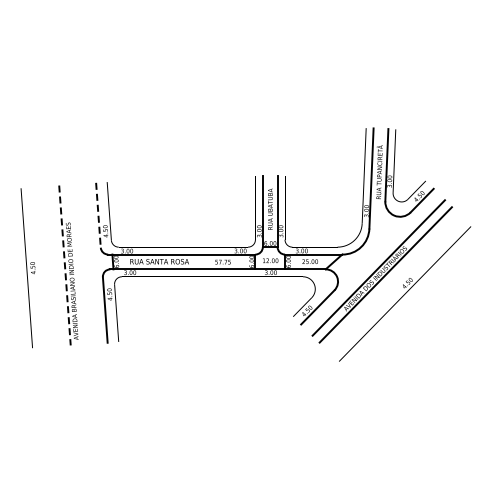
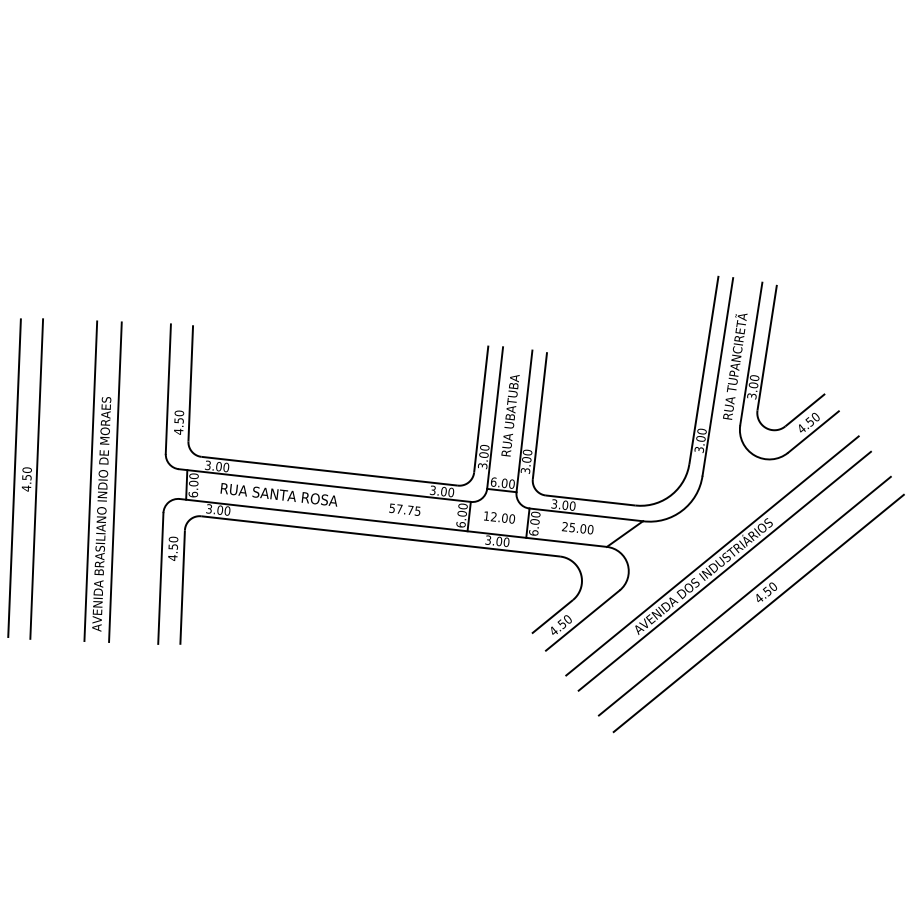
line: (98, 215) -> (168, 389), dashed -> solid
line: (77, 264) -> (115, 482), added
line: (65, 265) -> (91, 481), dashed -> solid
line: (37, 267) -> (35, 479), added
line: (397, 285) -> (745, 594), added

